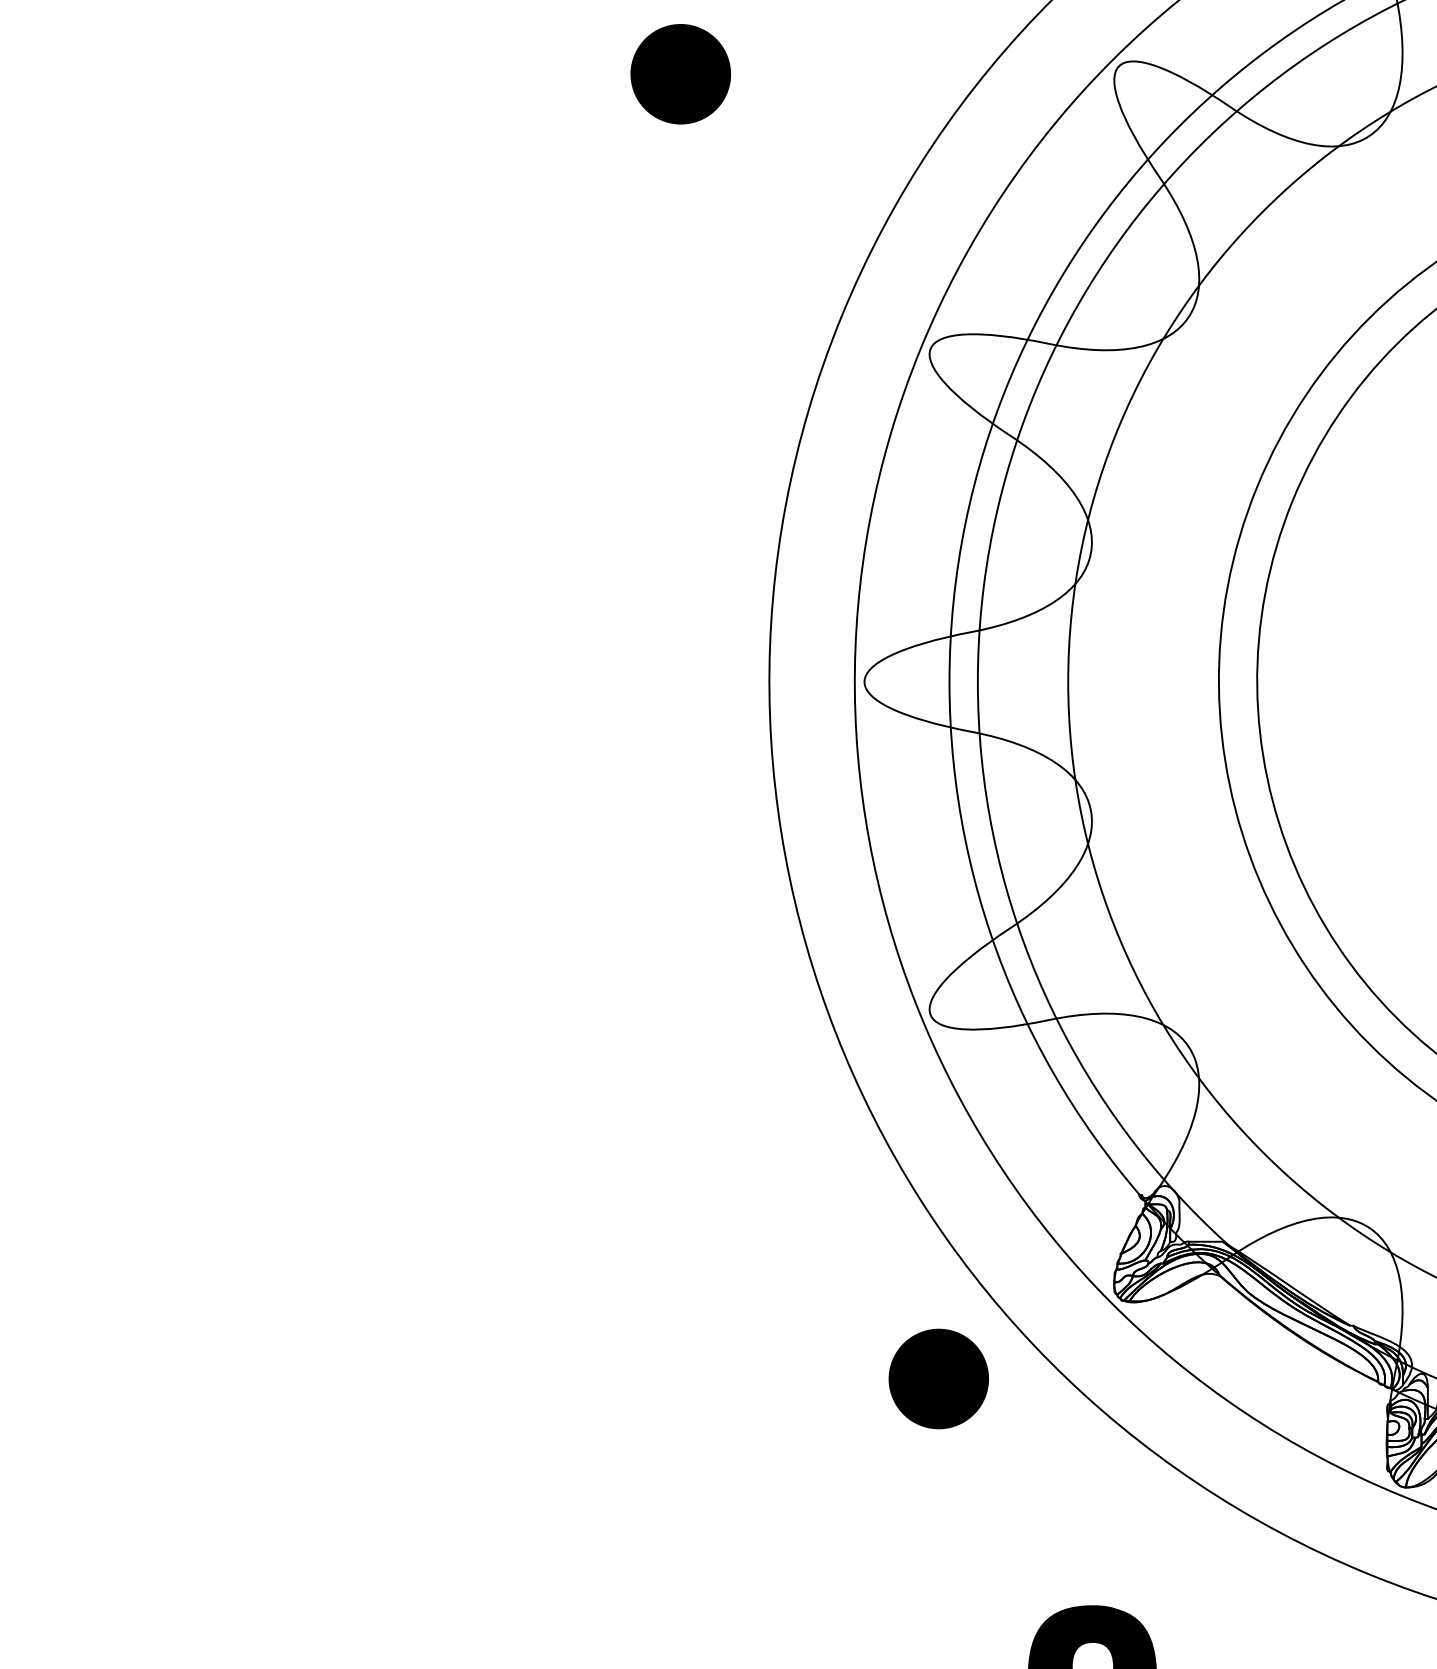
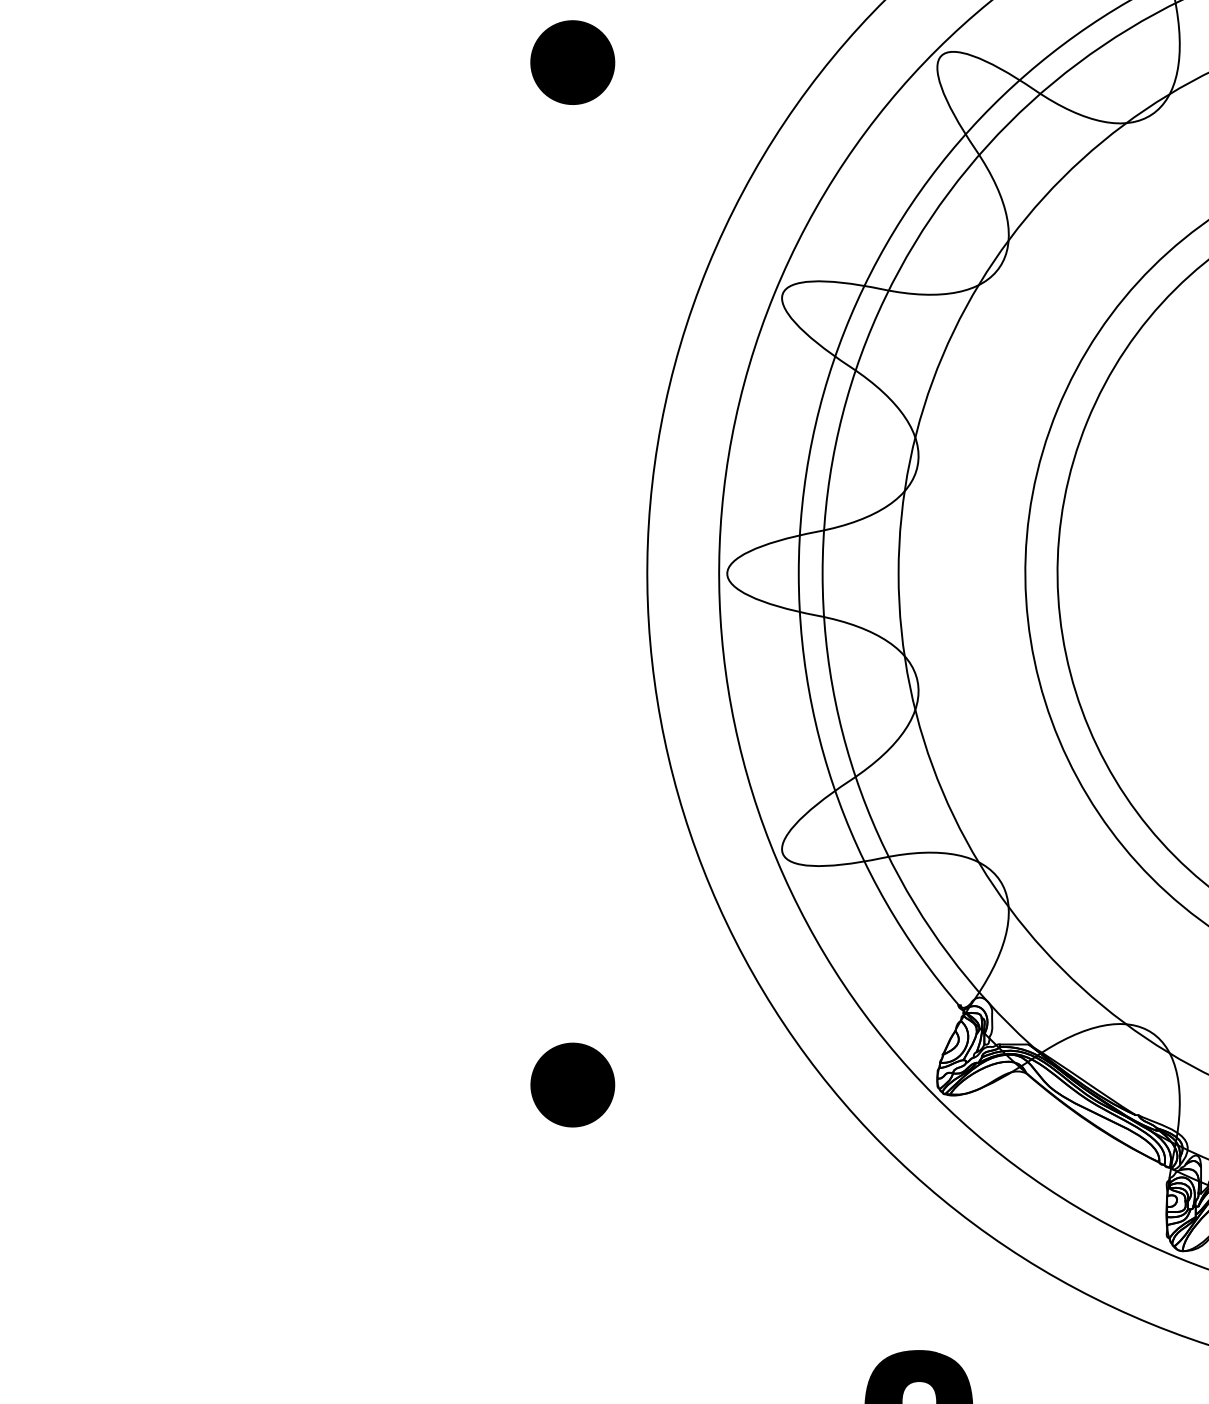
part: (938, 1378) -> (572, 1084), moved

